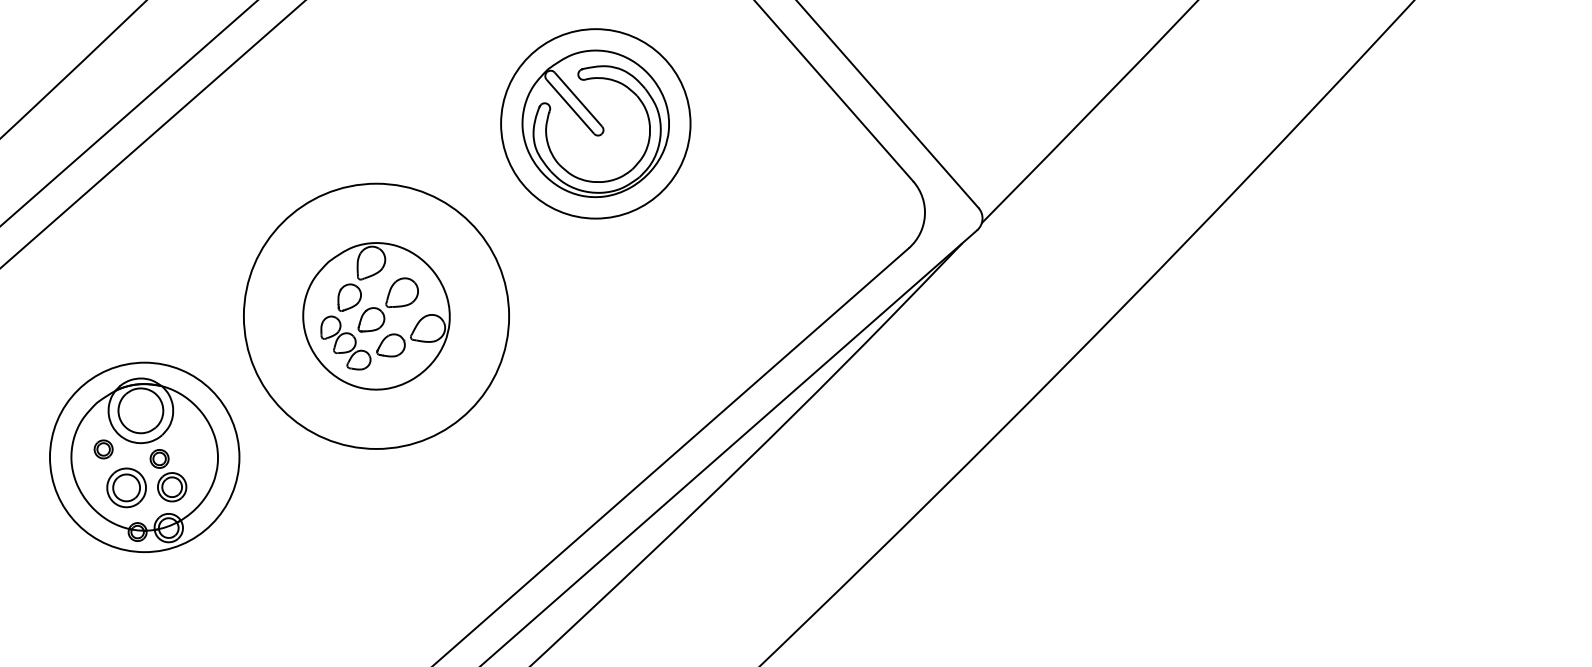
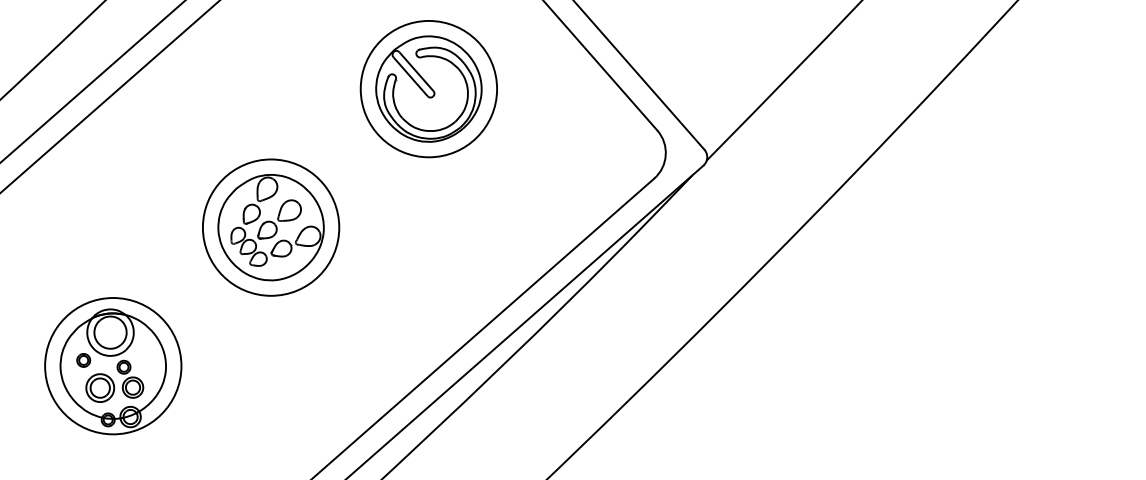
circle: (375, 316) -> (270, 227), size x0.71
part: (145, 457) -> (113, 366), moved

